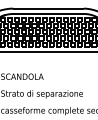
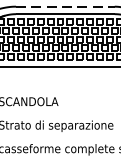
line: (49, 8) -> (66, 6), solid -> dashed

